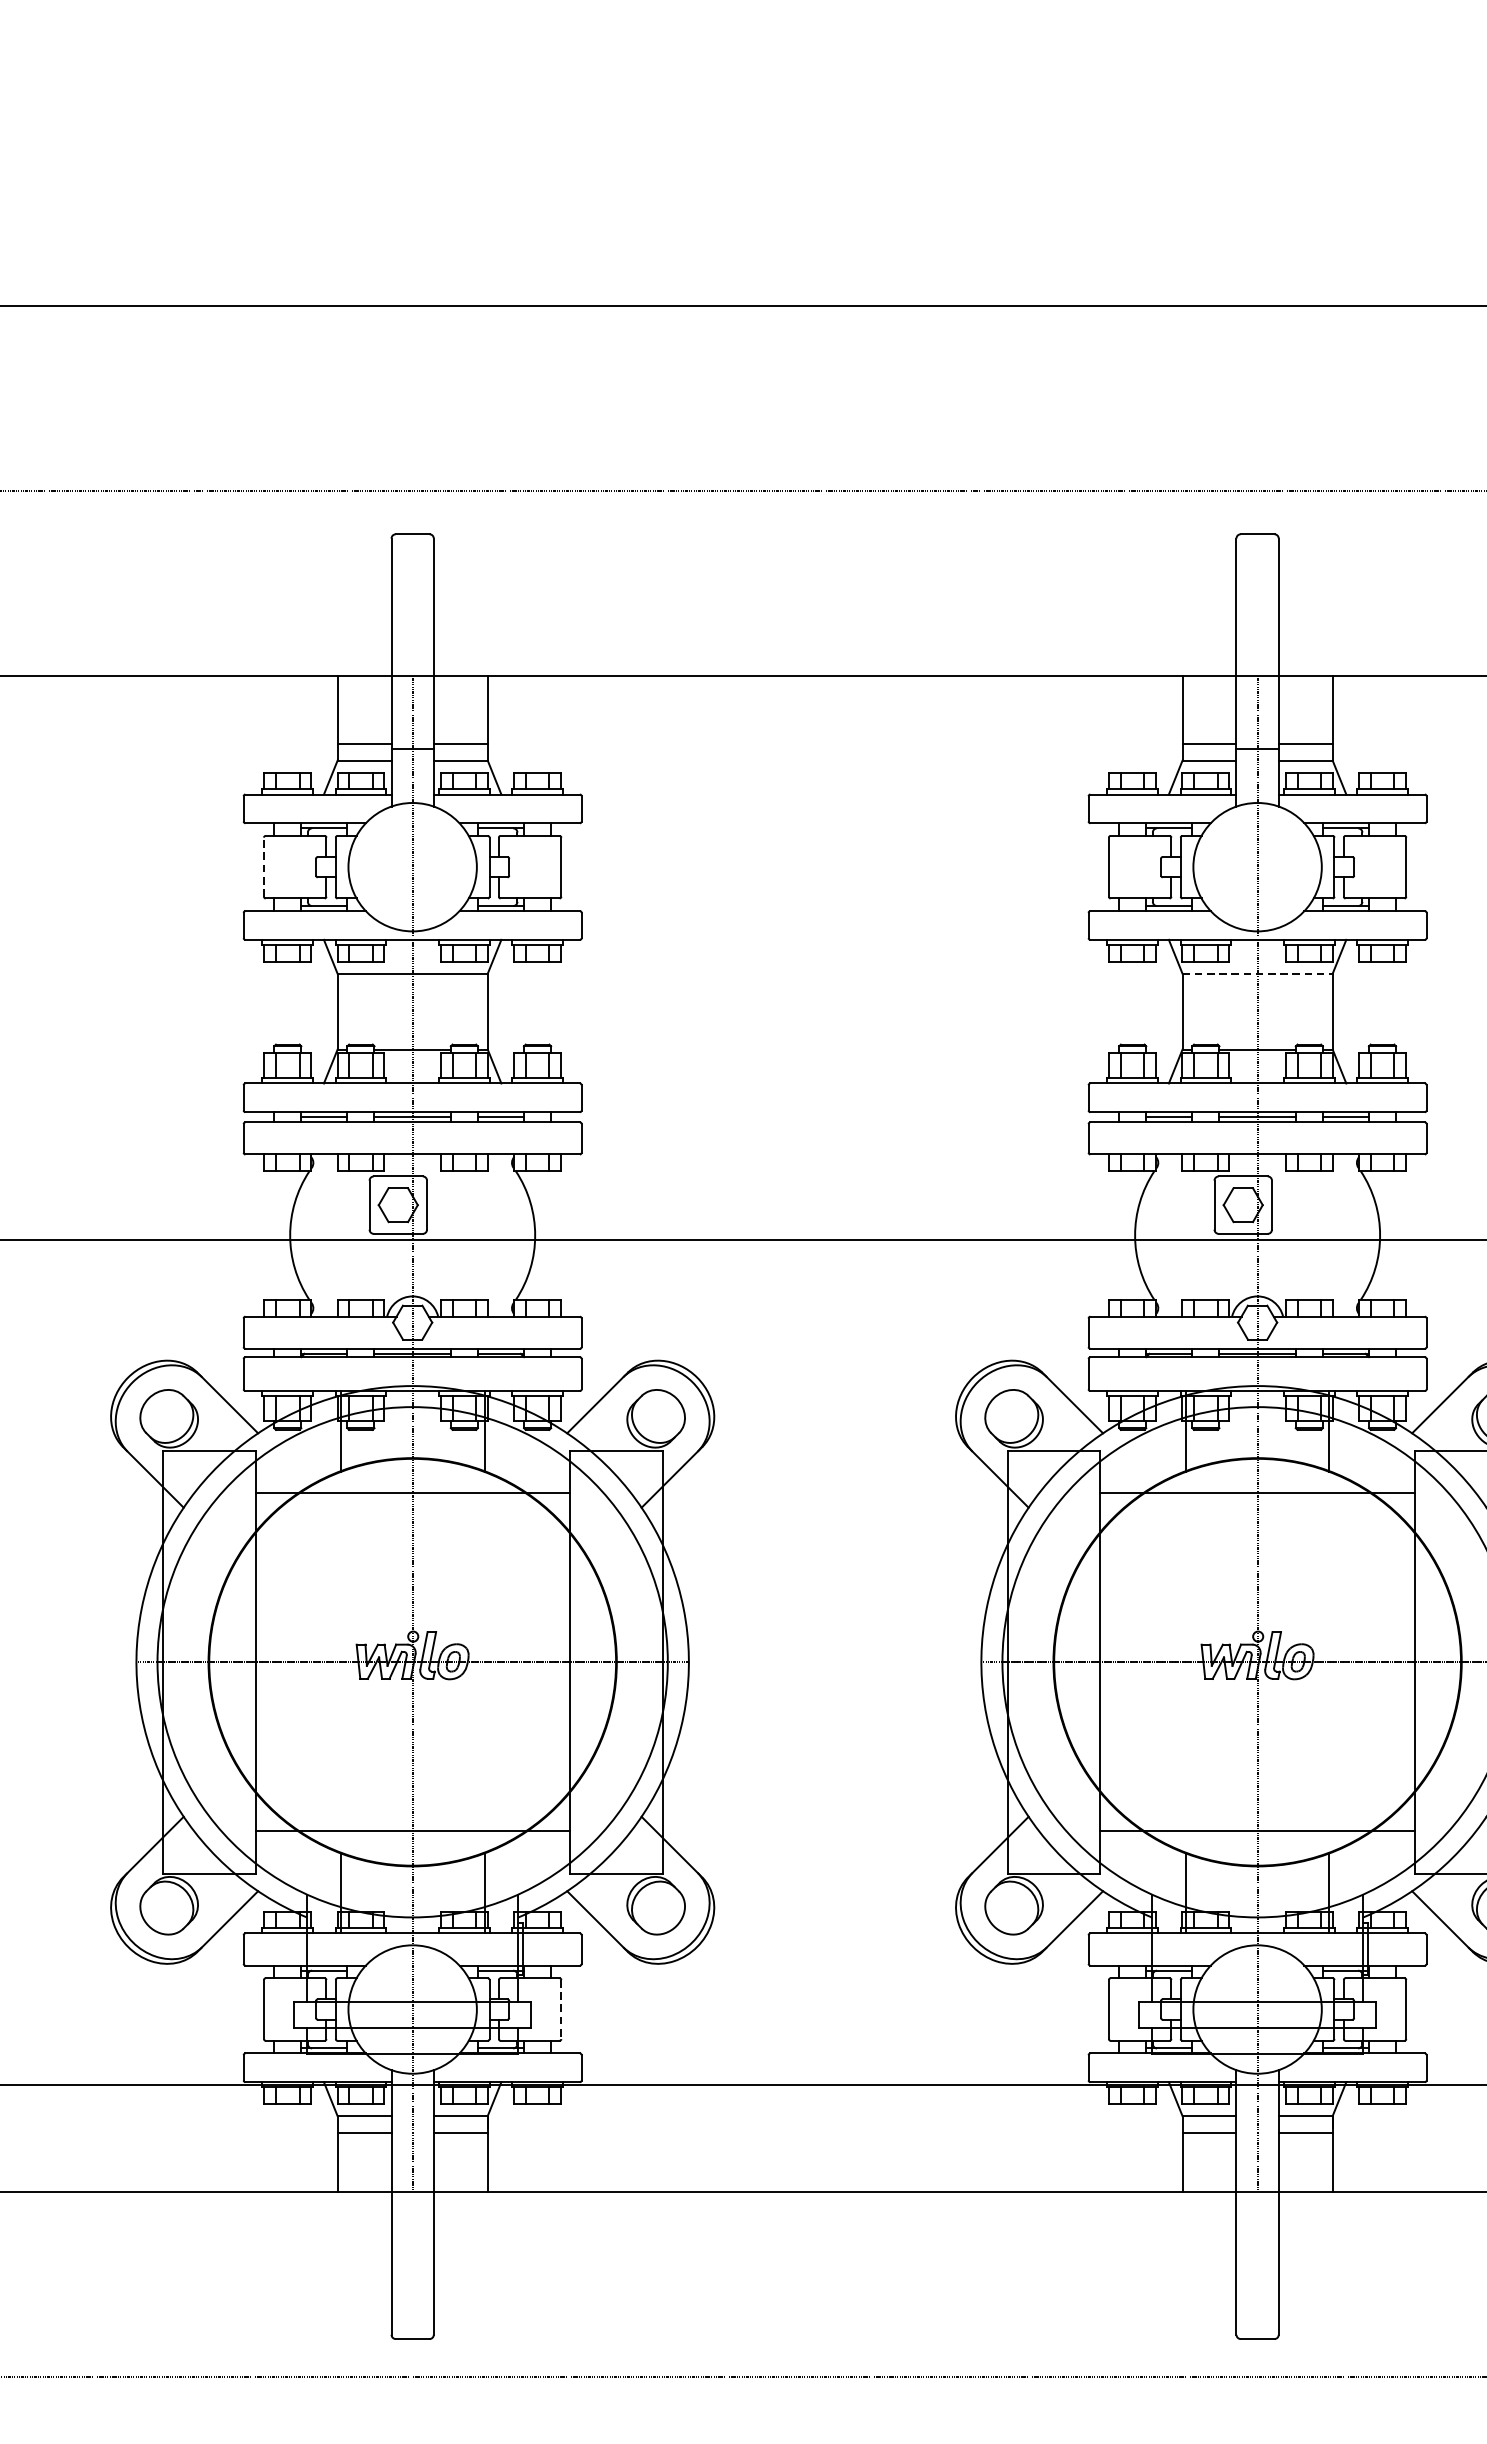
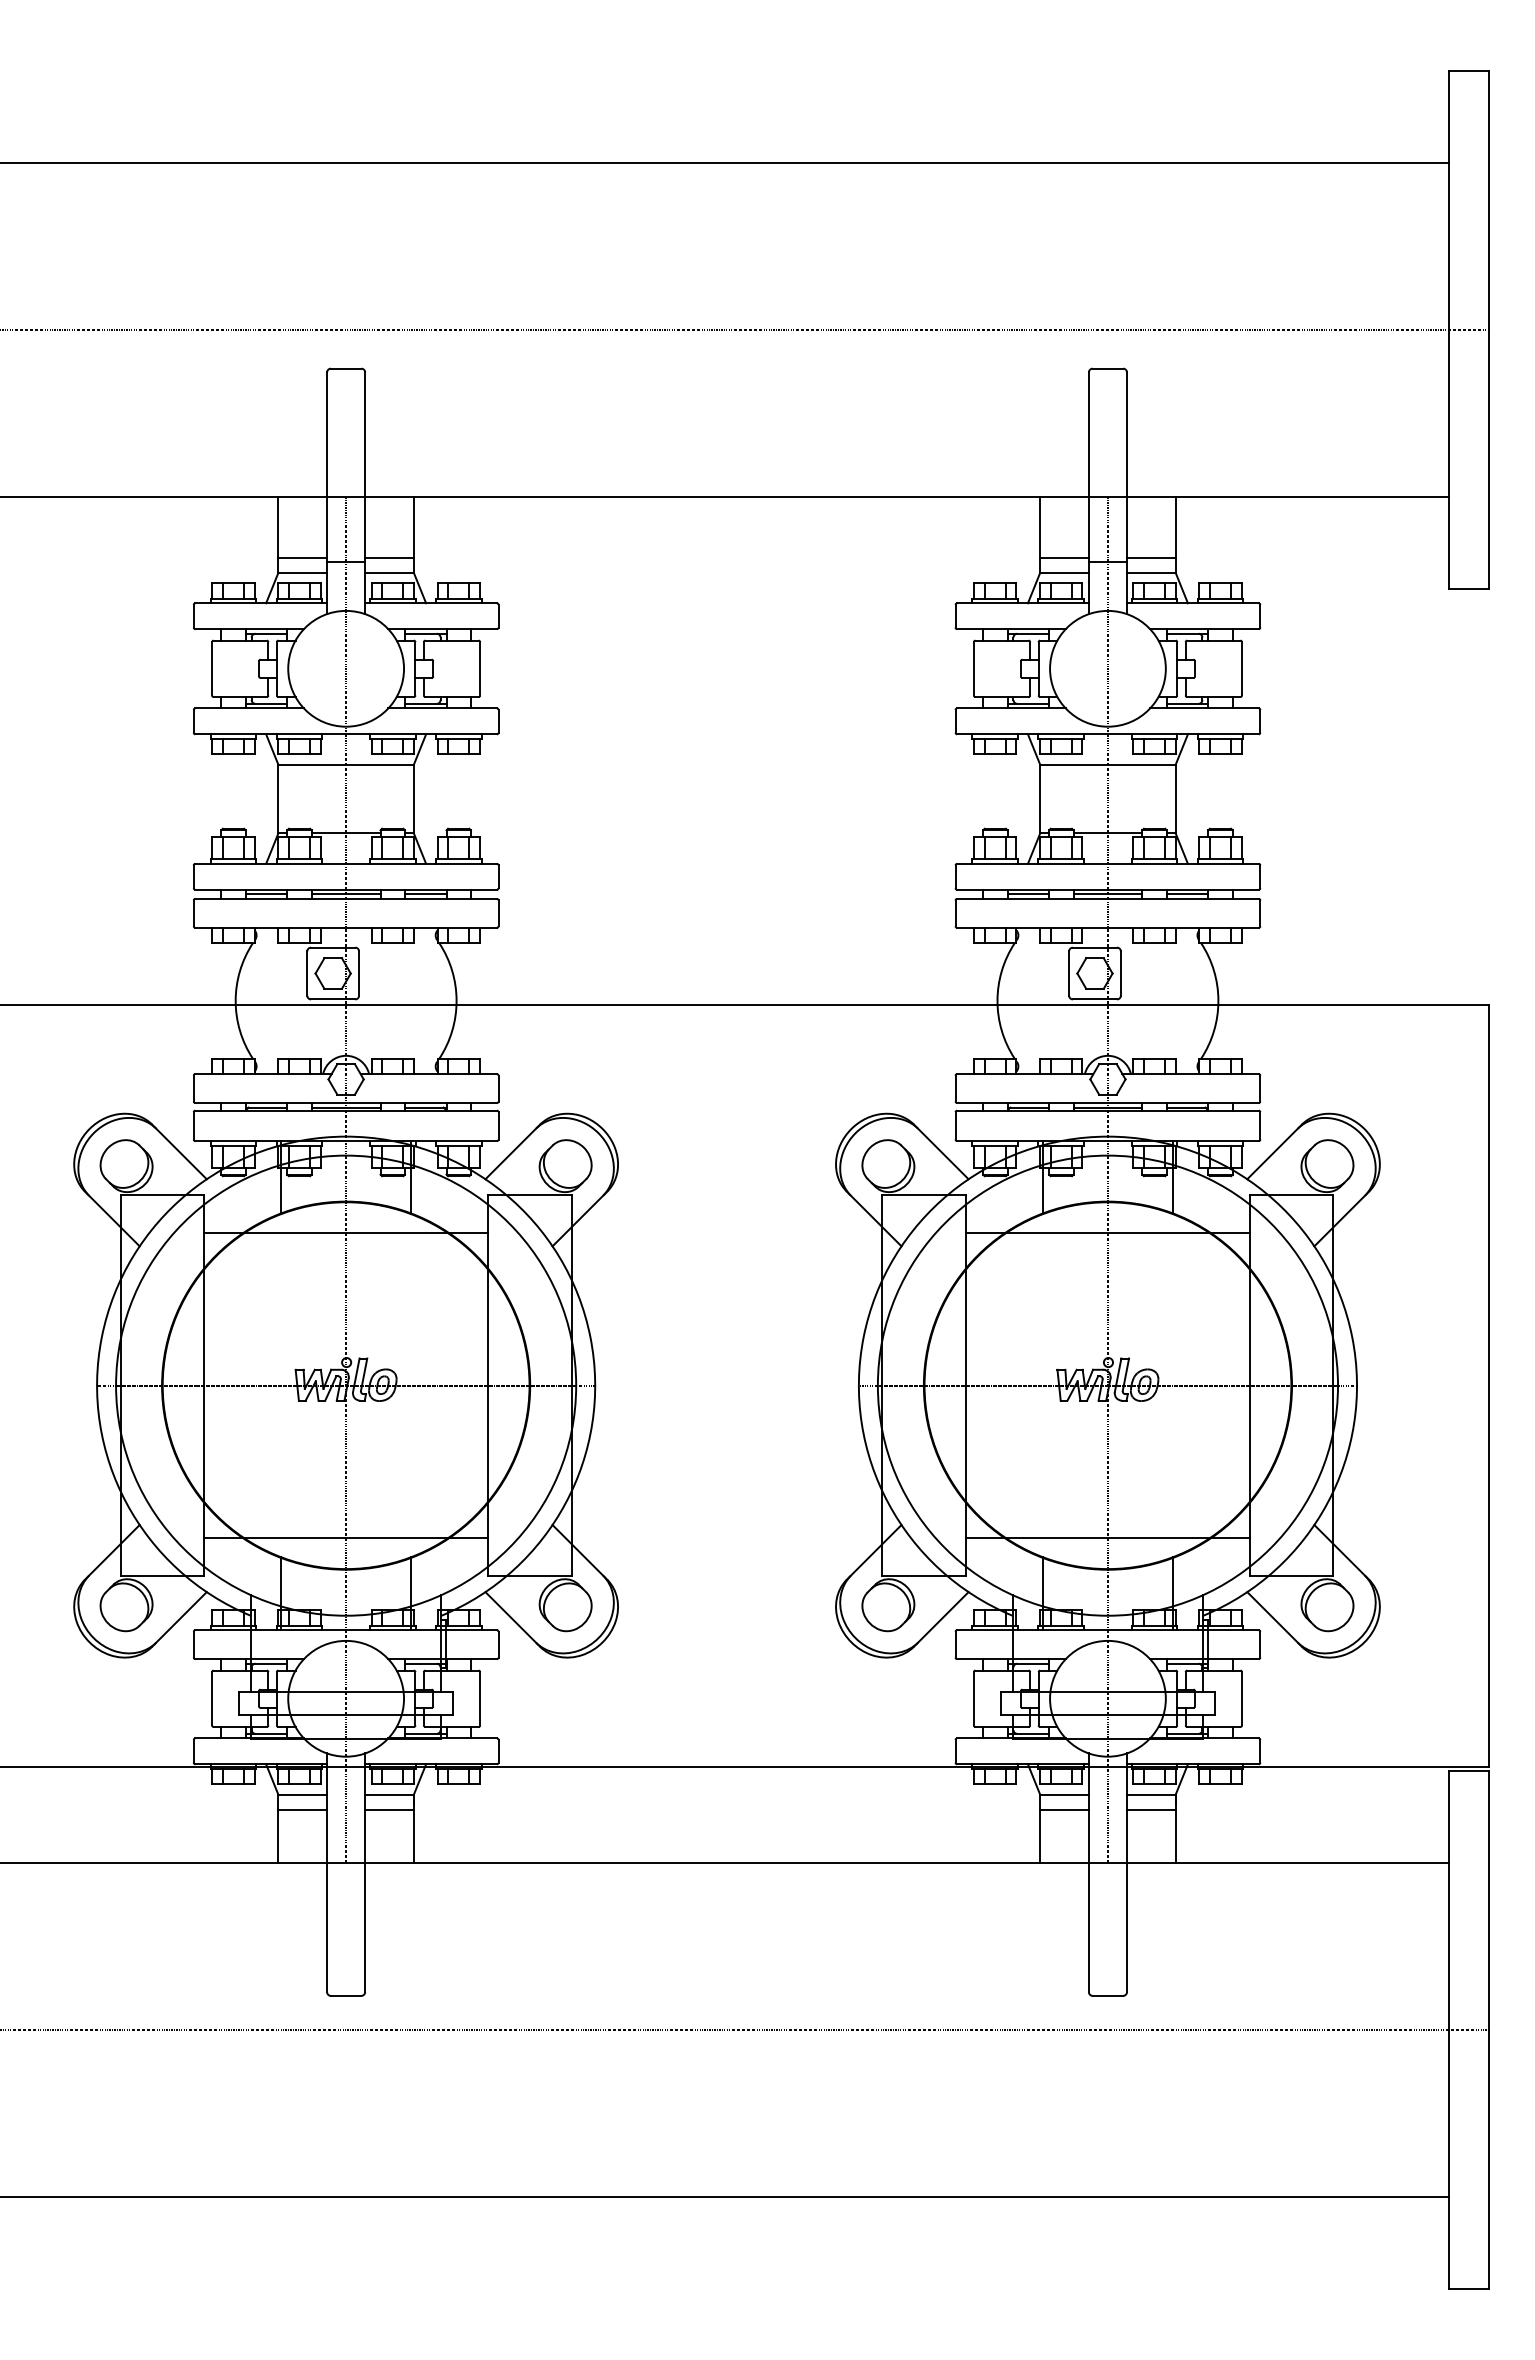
line: (264, 866) -> (212, 668), dashed -> solid
line: (1257, 973) -> (1107, 764), dashed -> solid
line: (561, 2009) -> (480, 1698), dashed -> solid

